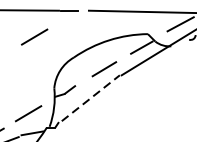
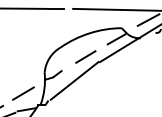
line: (34, 36) -> (28, 30), removed
line: (91, 97) -> (75, 80), dashed -> solid

